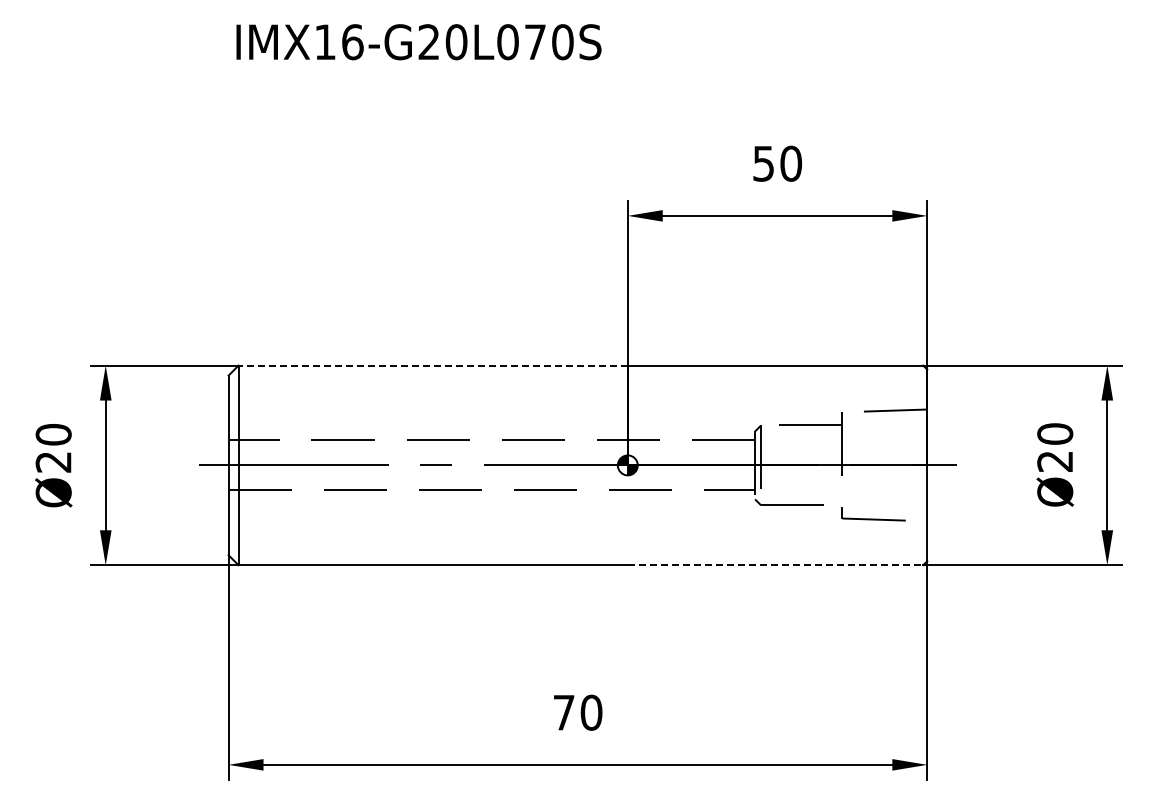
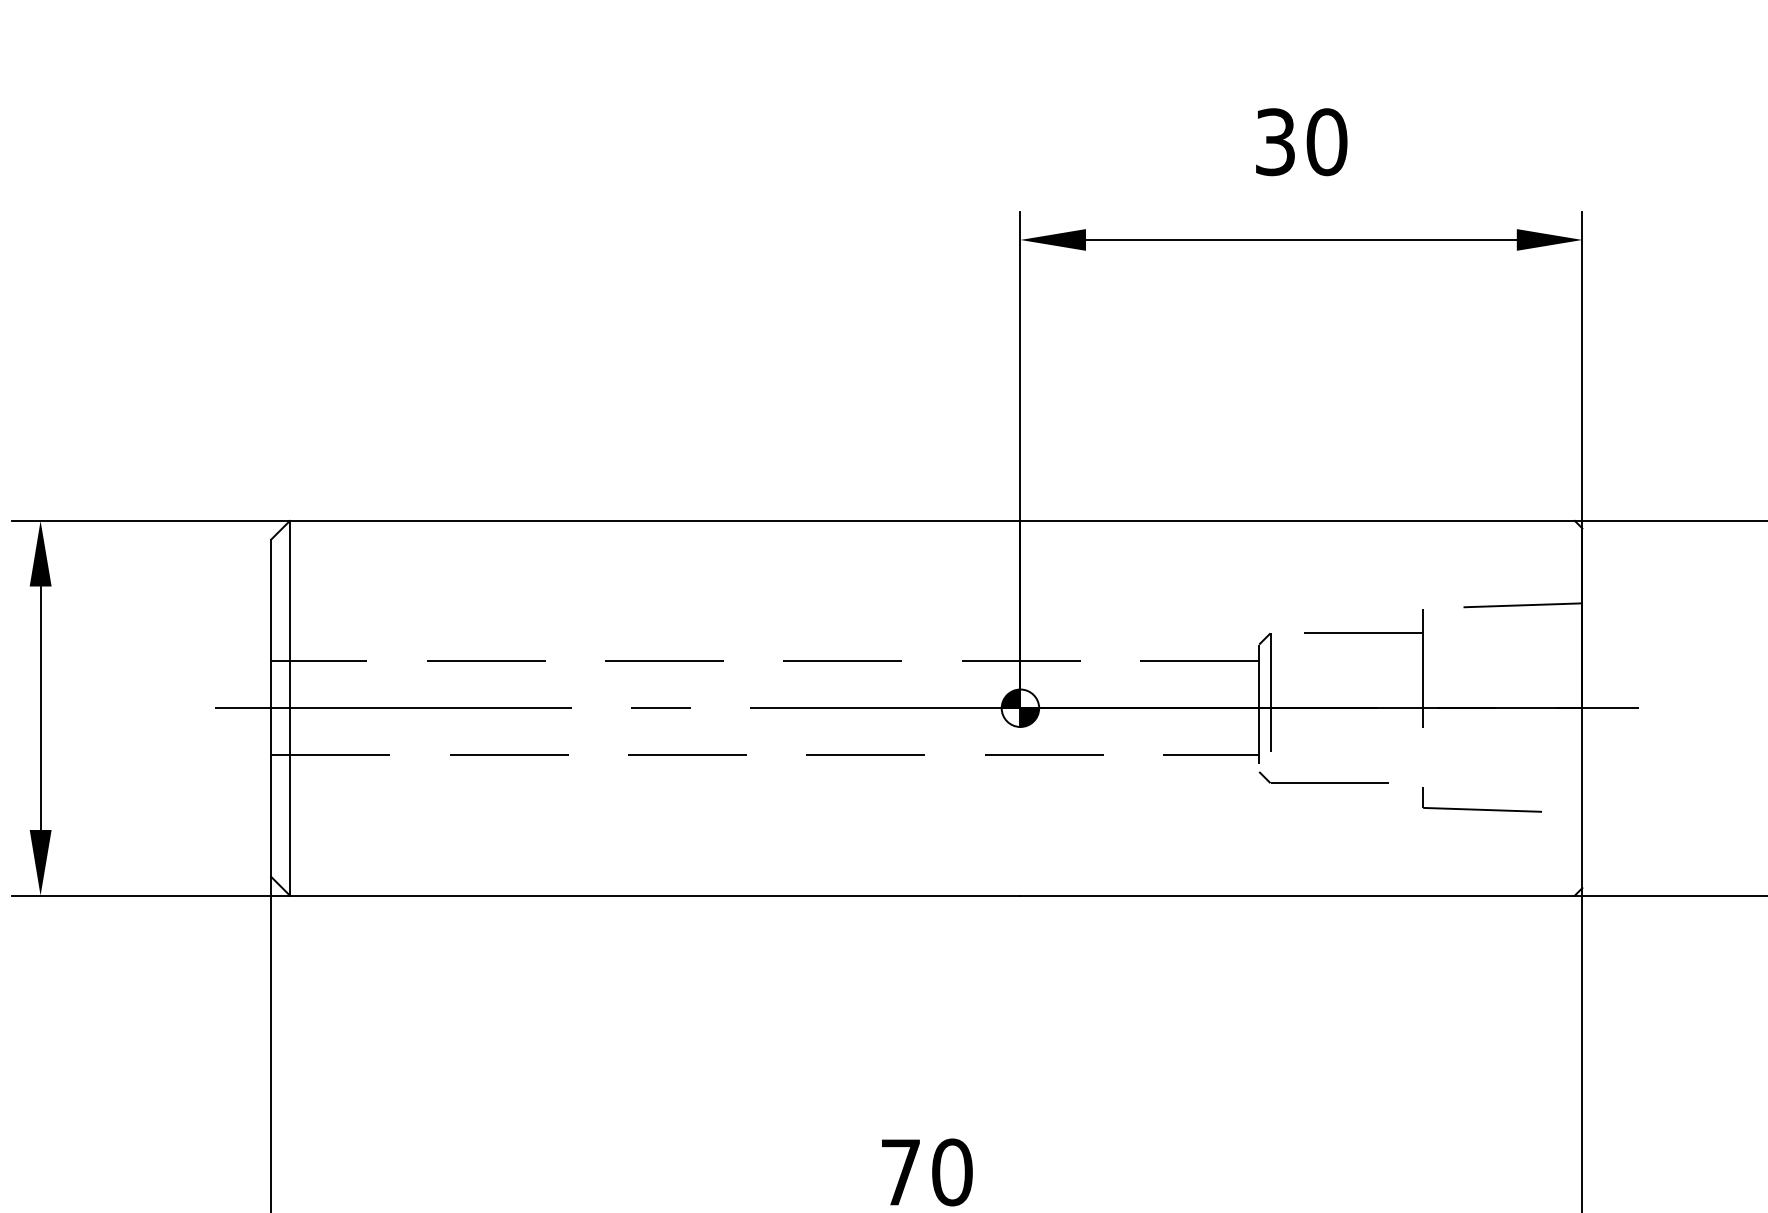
text: (763, 163) -> (1275, 141), 50 -> 30
line: (433, 365) -> (655, 520), dashed -> solid
line: (775, 565) -> (1297, 896), dashed -> solid

